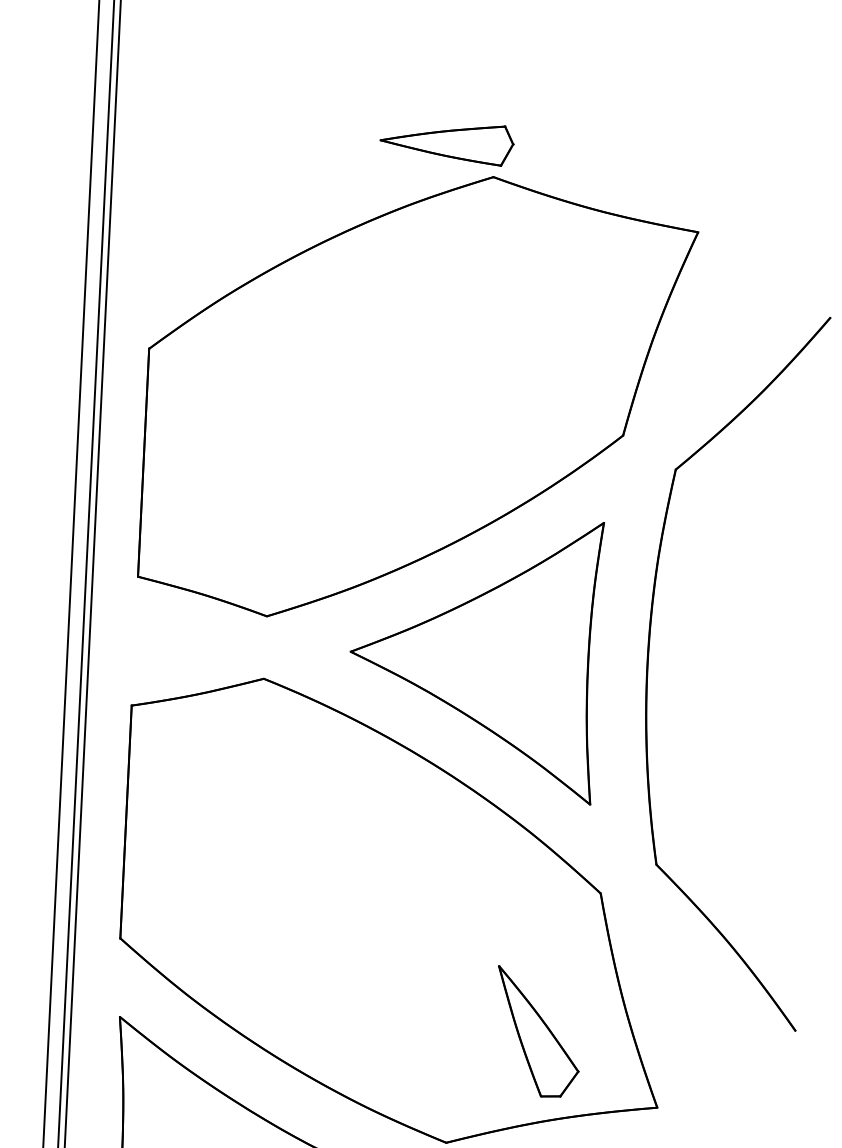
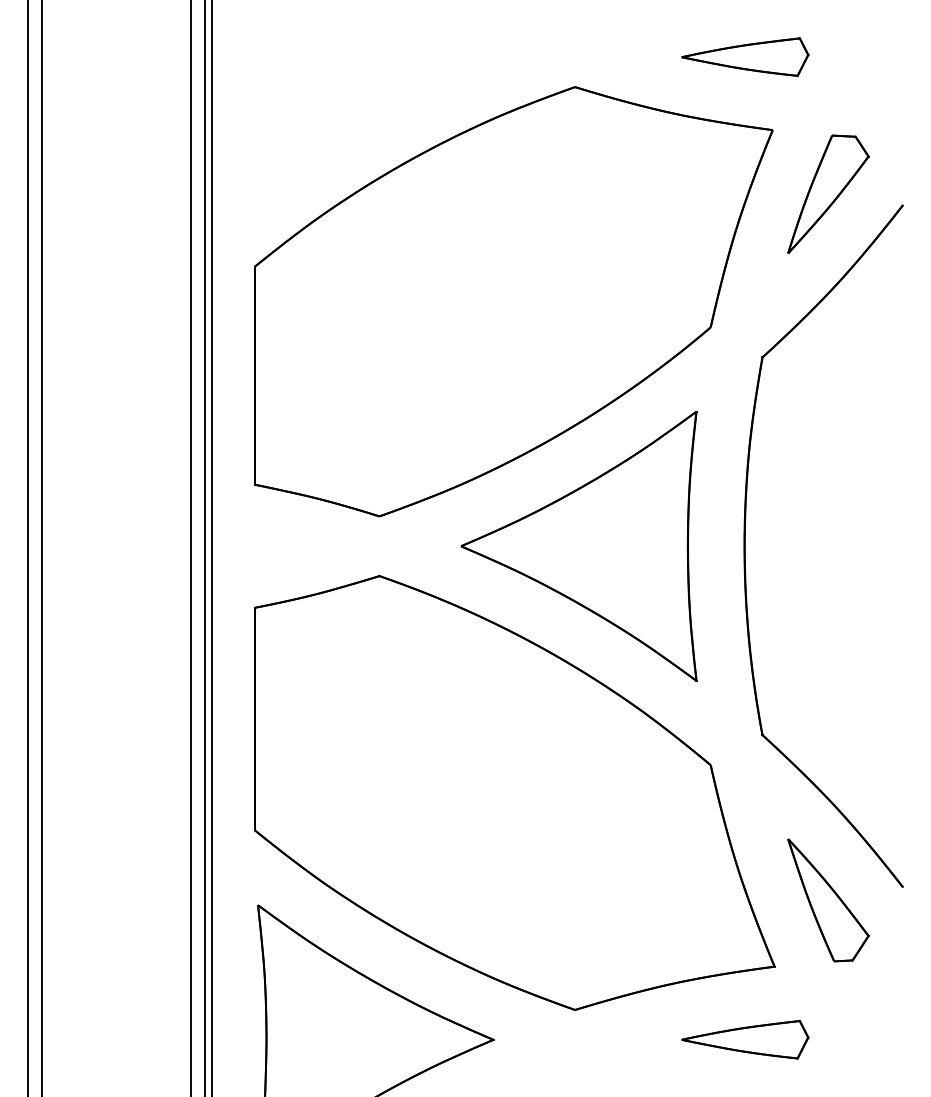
part: (447, 142) -> (745, 56), moved
part: (753, 301) -> (828, 193), added
part: (538, 1032) -> (828, 900), moved

